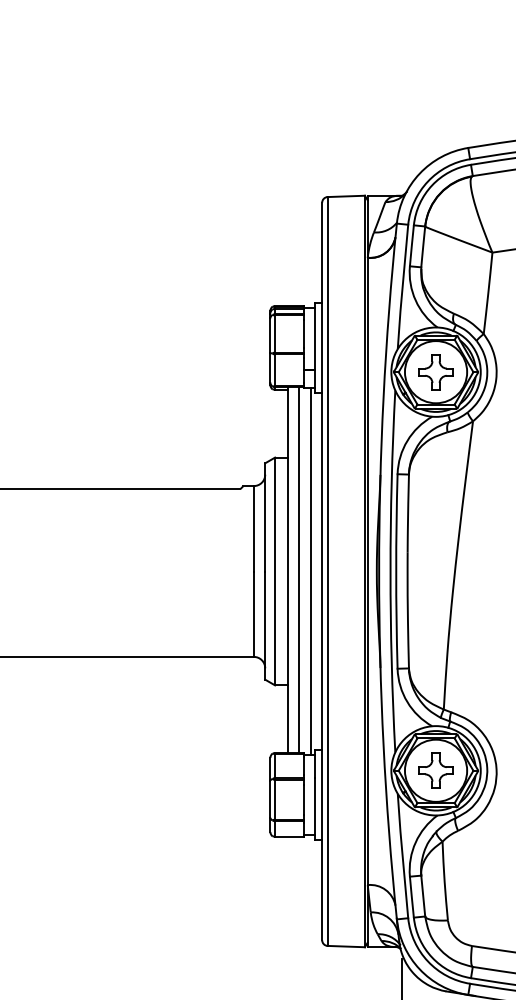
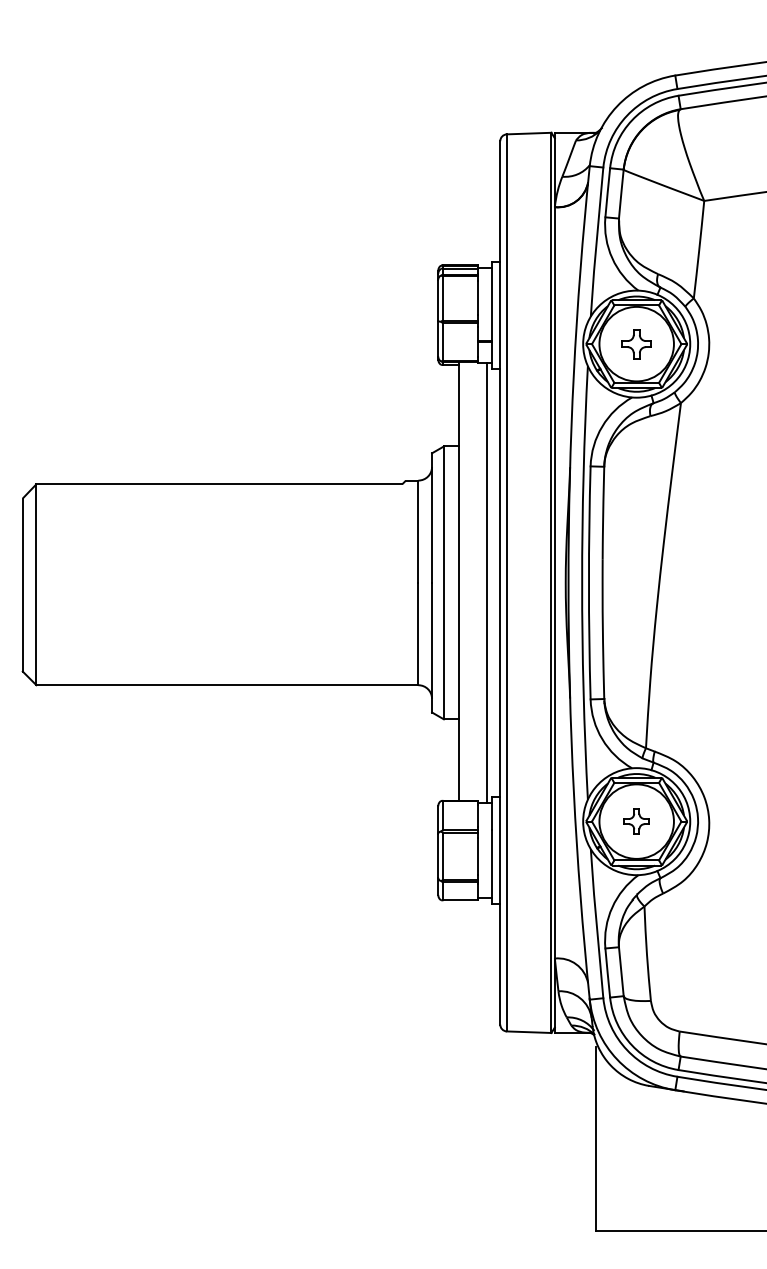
part: (435, 371) -> (636, 343), size x0.7
line: (298, 569) -> (472, 580), removed
part: (435, 770) -> (636, 821), size x0.6

